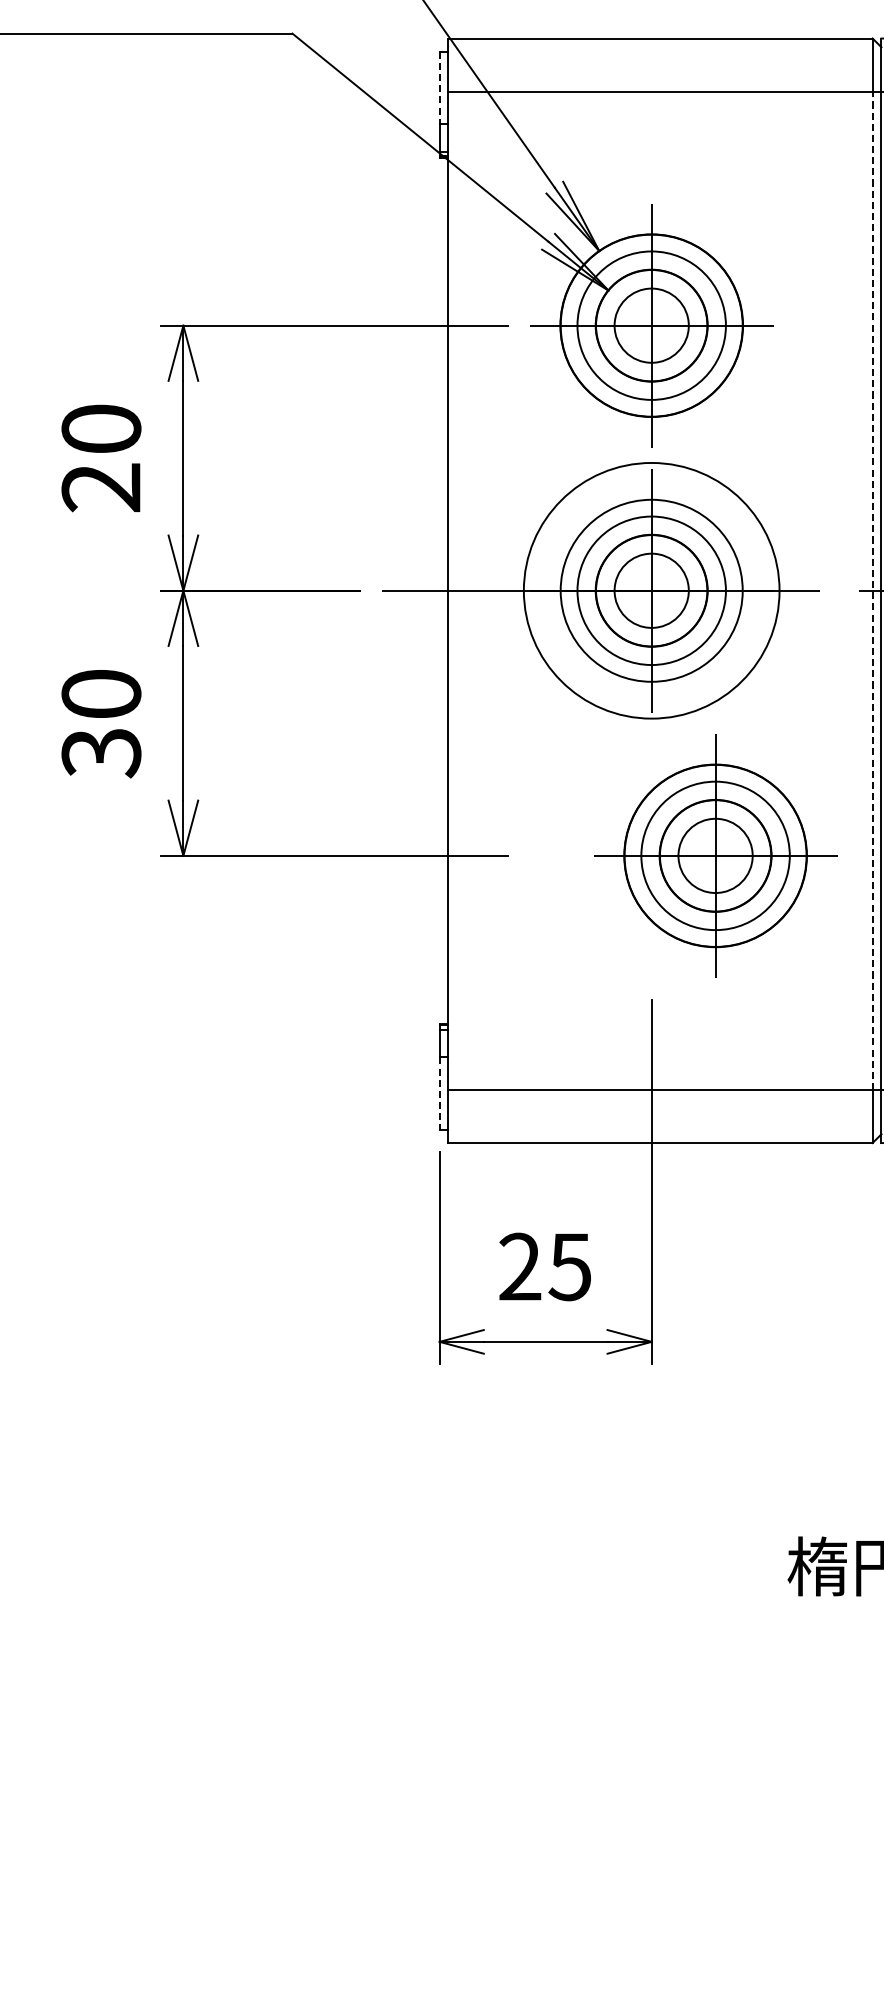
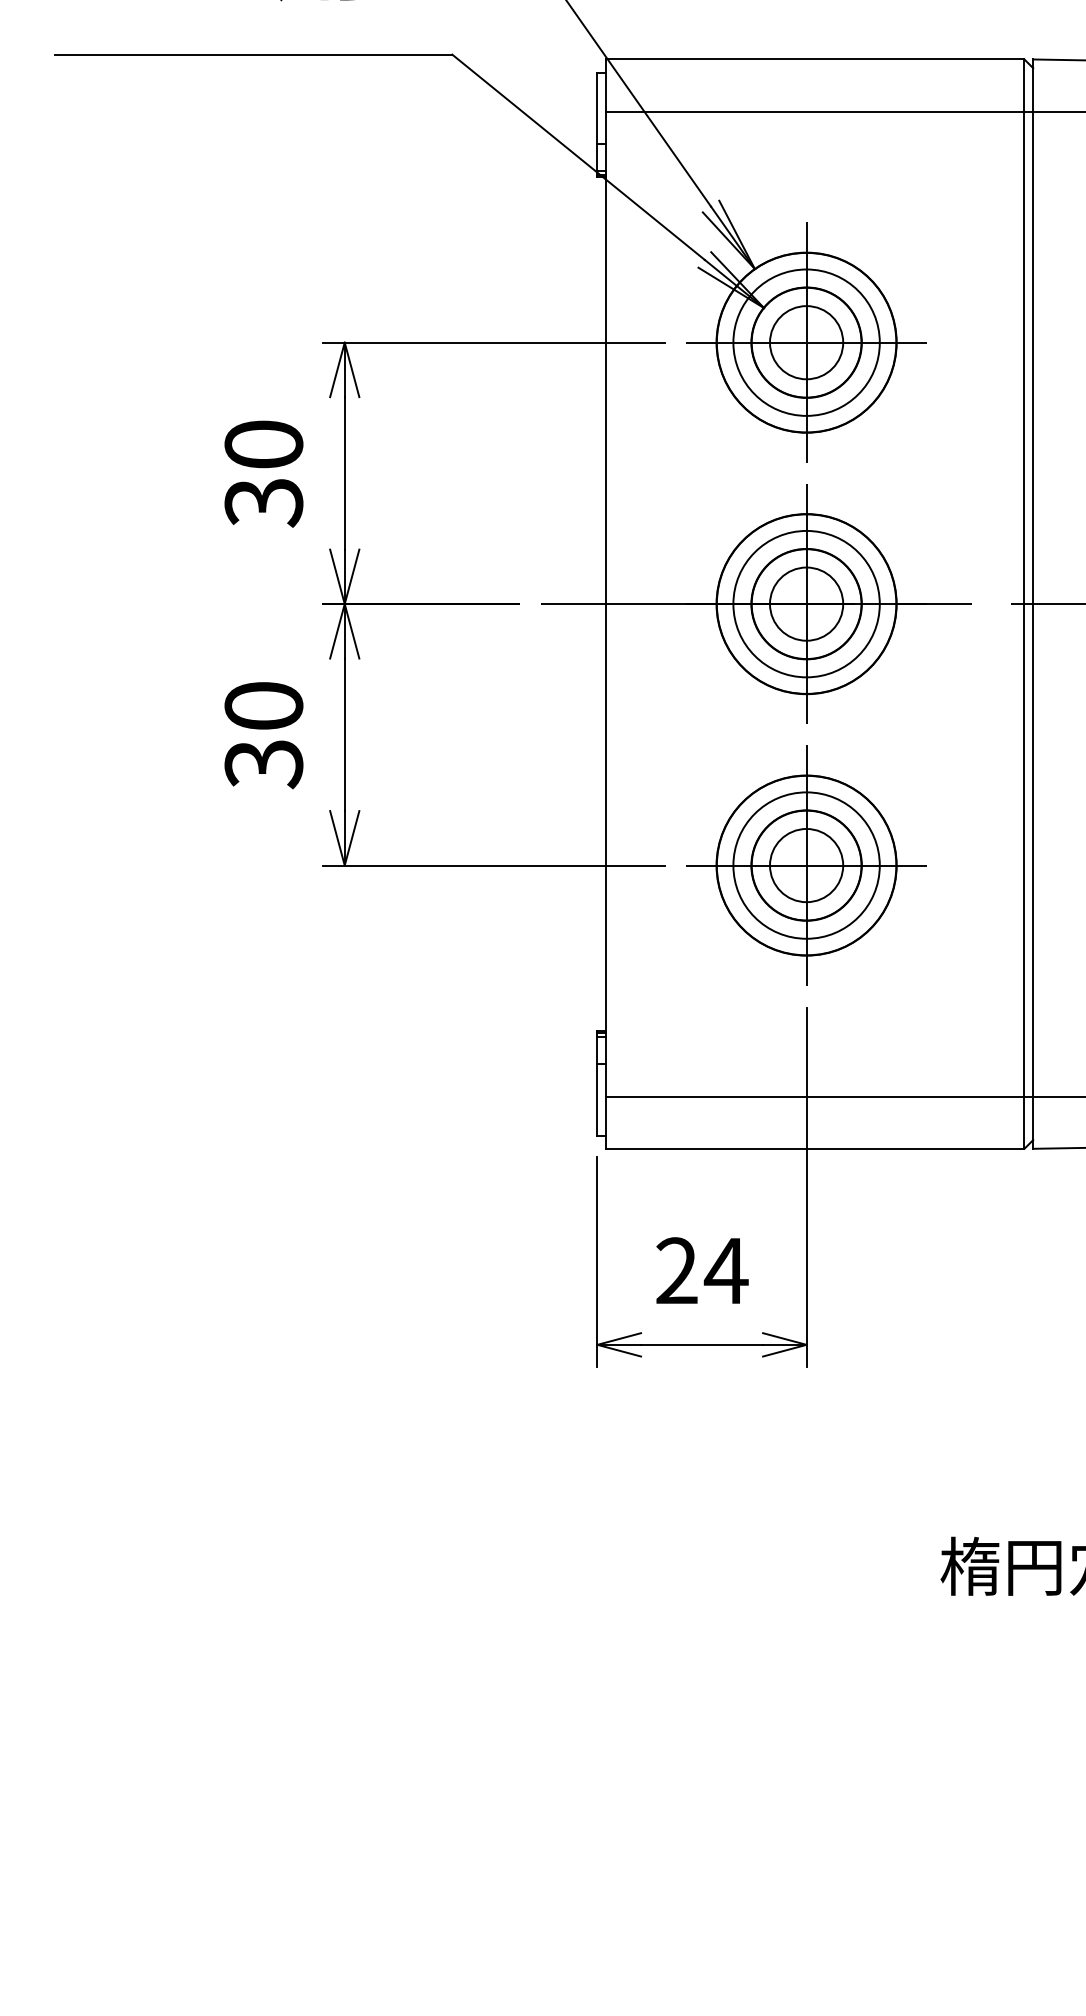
line: (439, 88) -> (597, 108), dashed -> solid
text: (101, 487) -> (263, 502), 20 -> 30
line: (872, 590) -> (1024, 603), dashed -> solid
circle: (651, 591) -> (806, 604), size x0.71
part: (715, 855) -> (806, 865), moved
line: (439, 1094) -> (597, 1100), dashed -> solid
text: (569, 1267) -> (725, 1271), 25 -> 24

